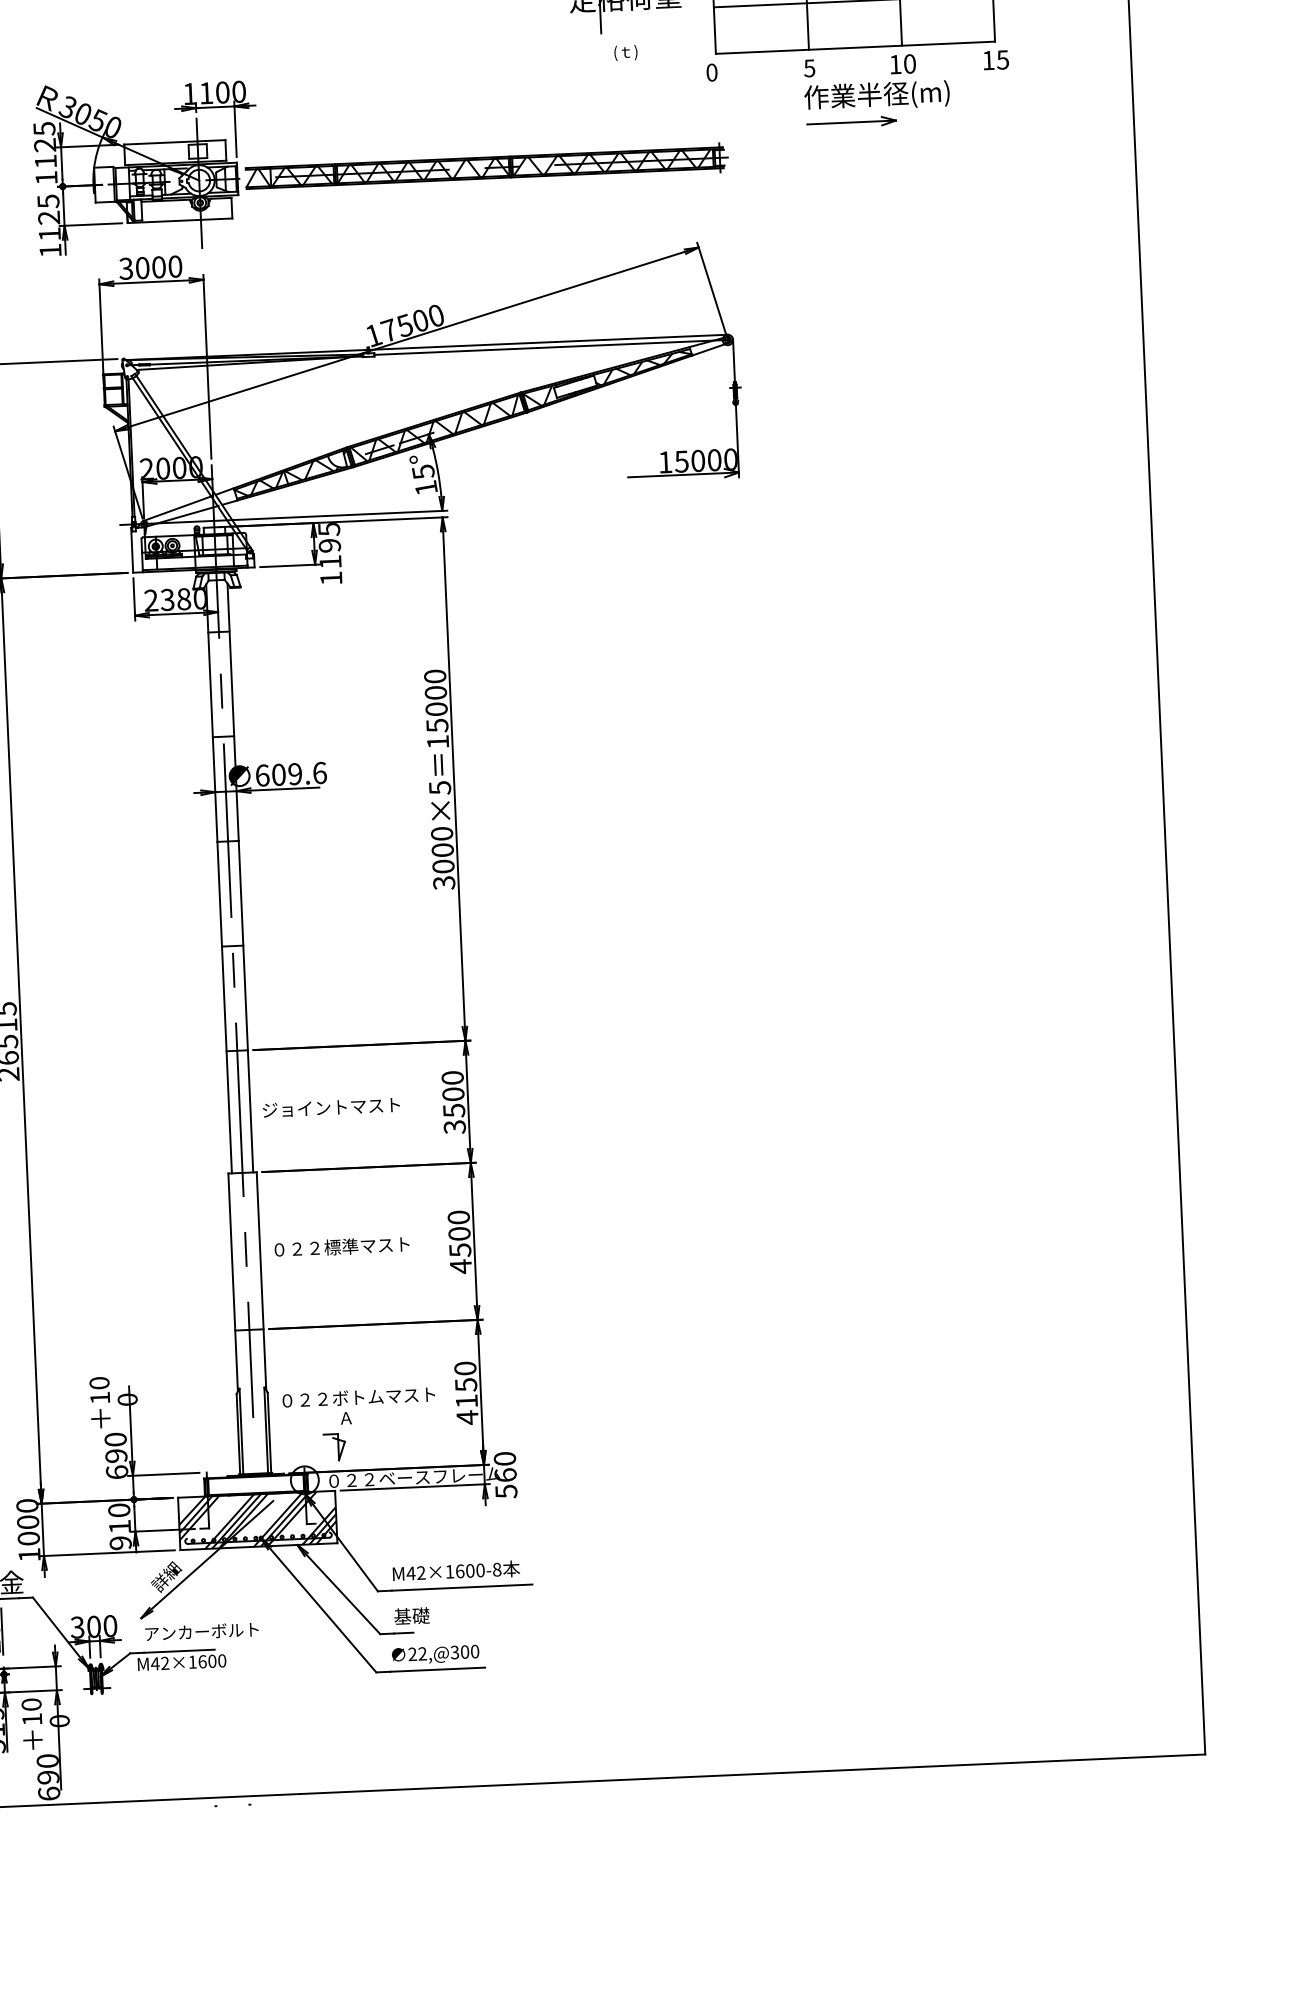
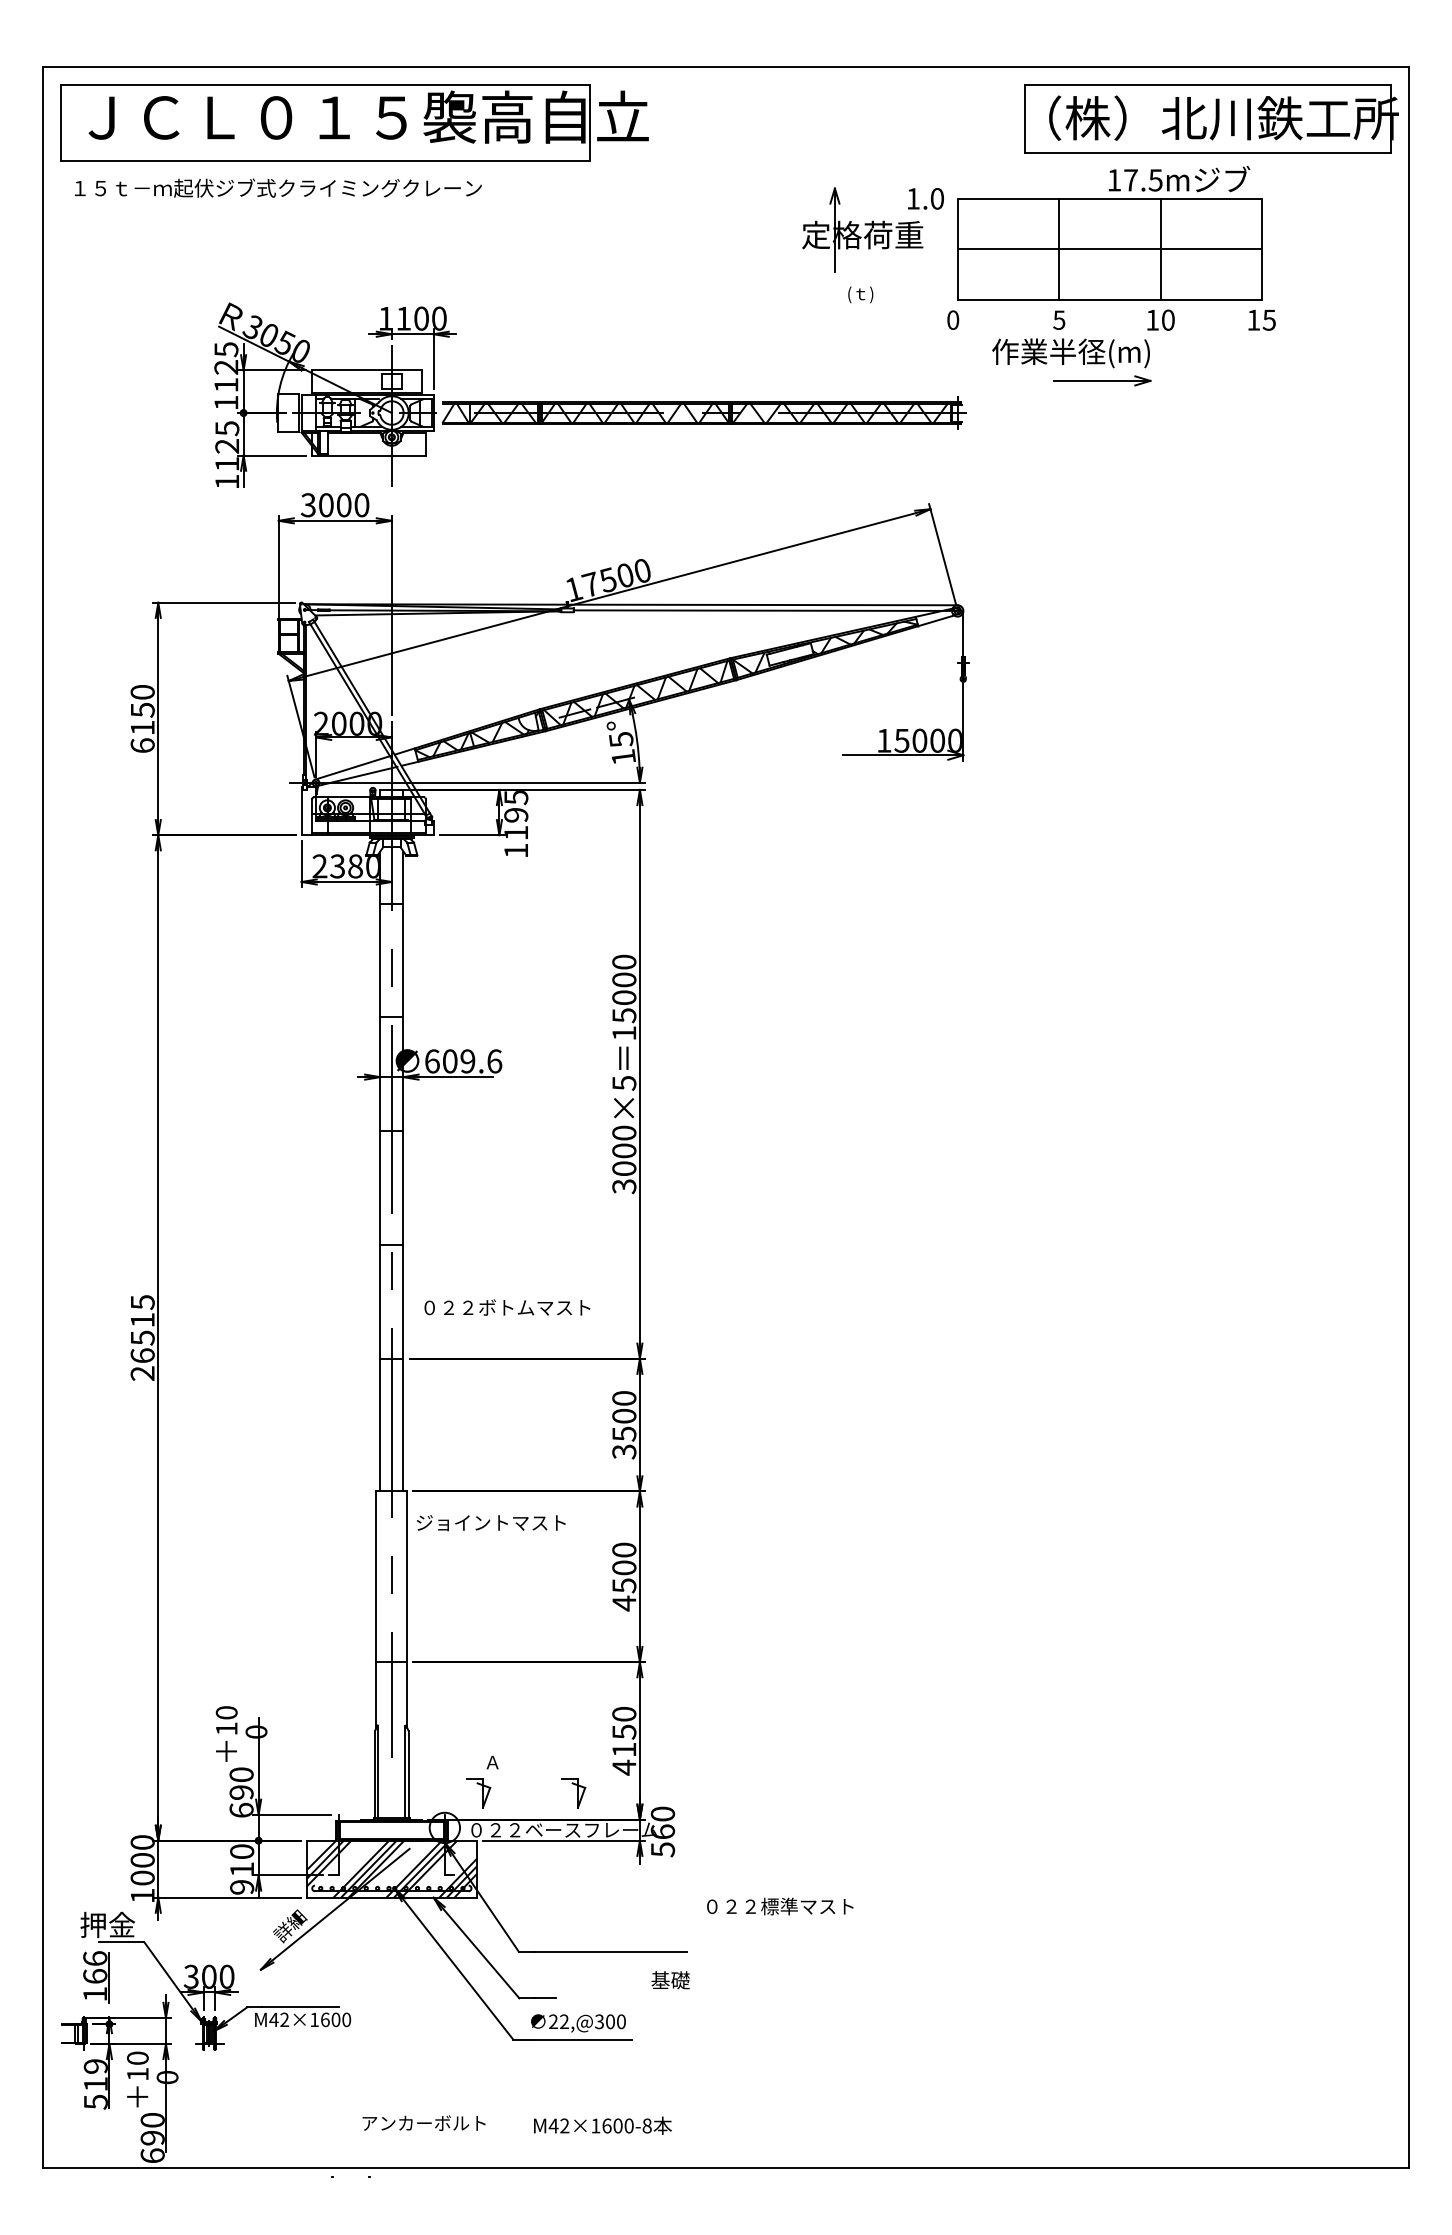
text: (876, 96) -> (1070, 353), moved
text: (331, 1108) -> (491, 1523), moved
text: (342, 1246) -> (780, 1906), moved
text: (358, 1397) -> (507, 1307), moved
part: (421, 1443) -> (573, 1793), added
text: (455, 1571) -> (602, 2125), moved
text: (411, 1616) -> (670, 1980), moved
text: (201, 1631) -> (423, 2122), moved

